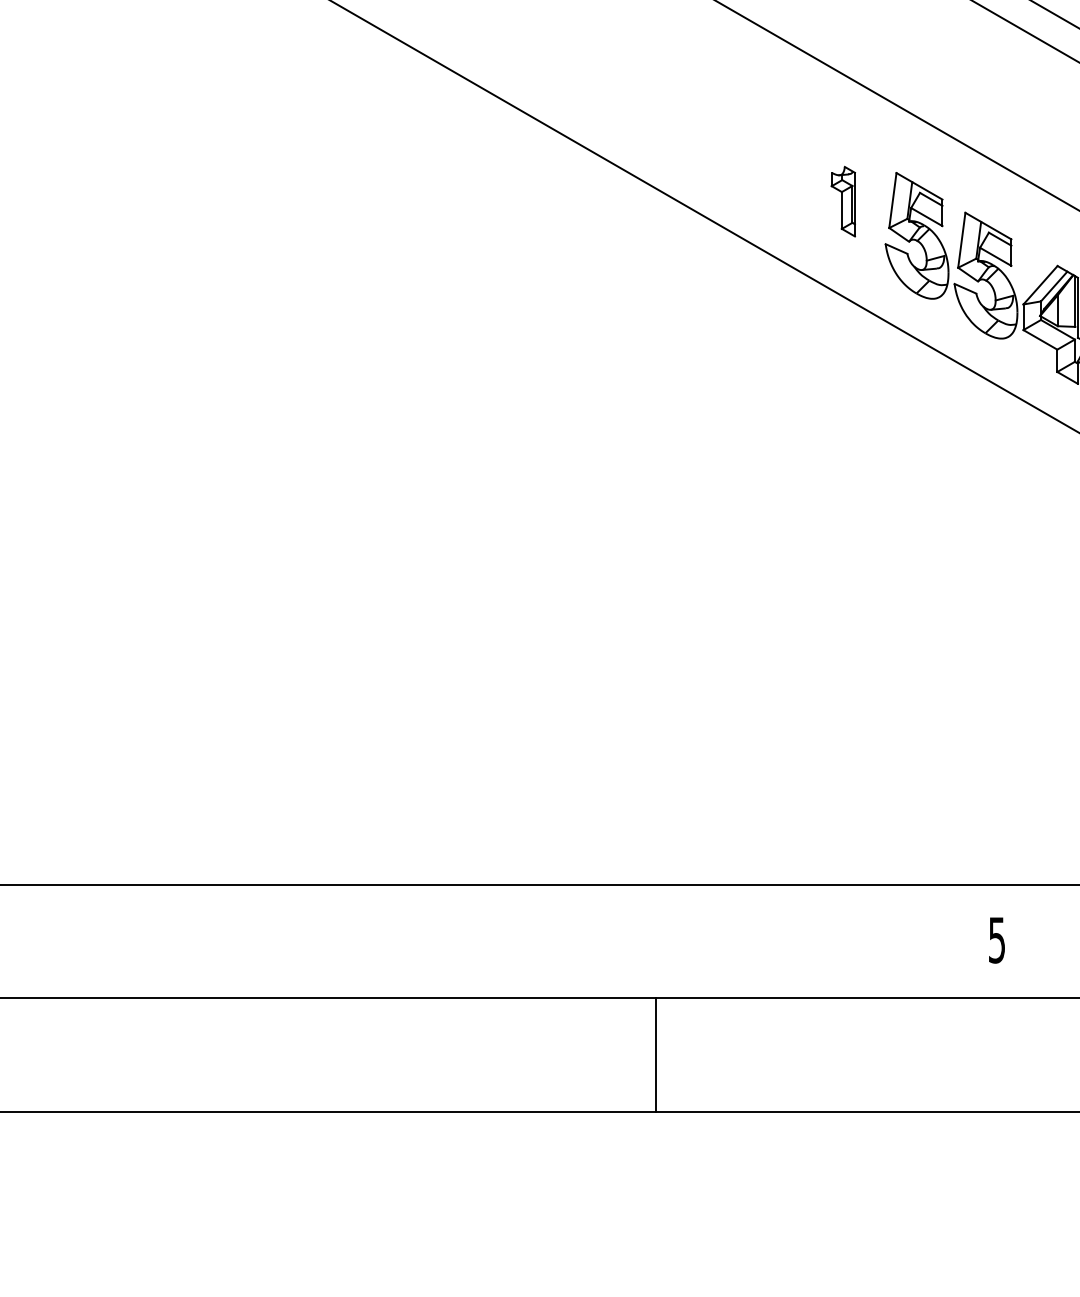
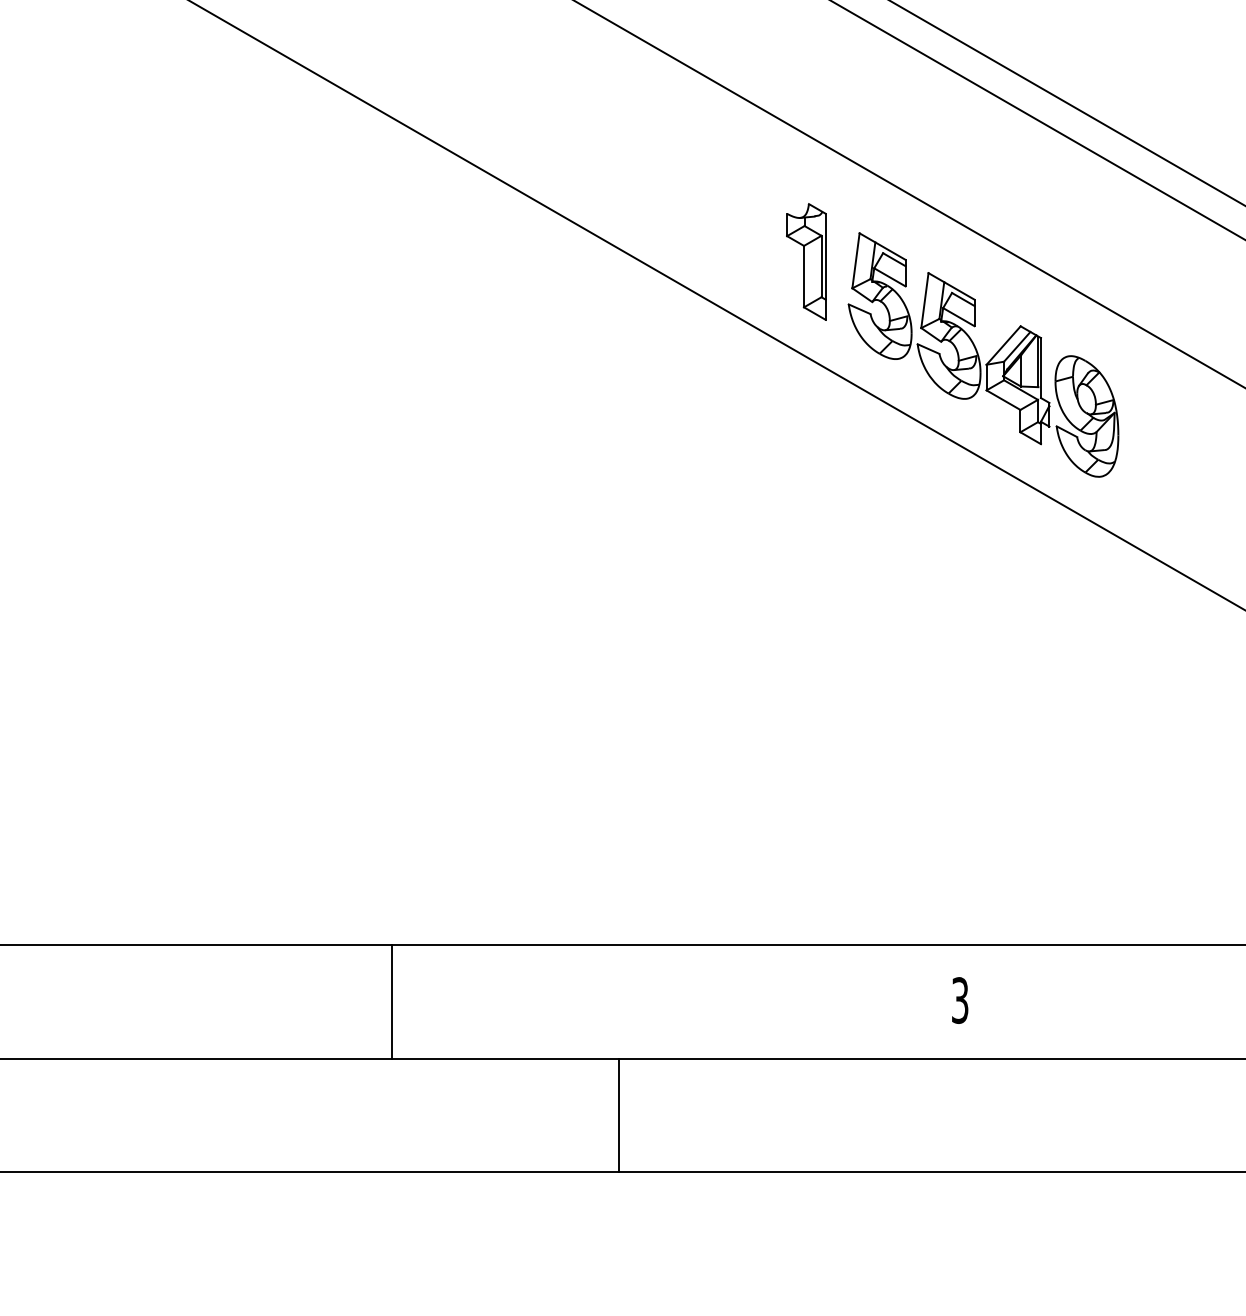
part: (843, 201) -> (806, 261), size x1.67
text: (997, 940) -> (960, 1000), 5 -> 3
line: (429, 941) -> (392, 1001), added

